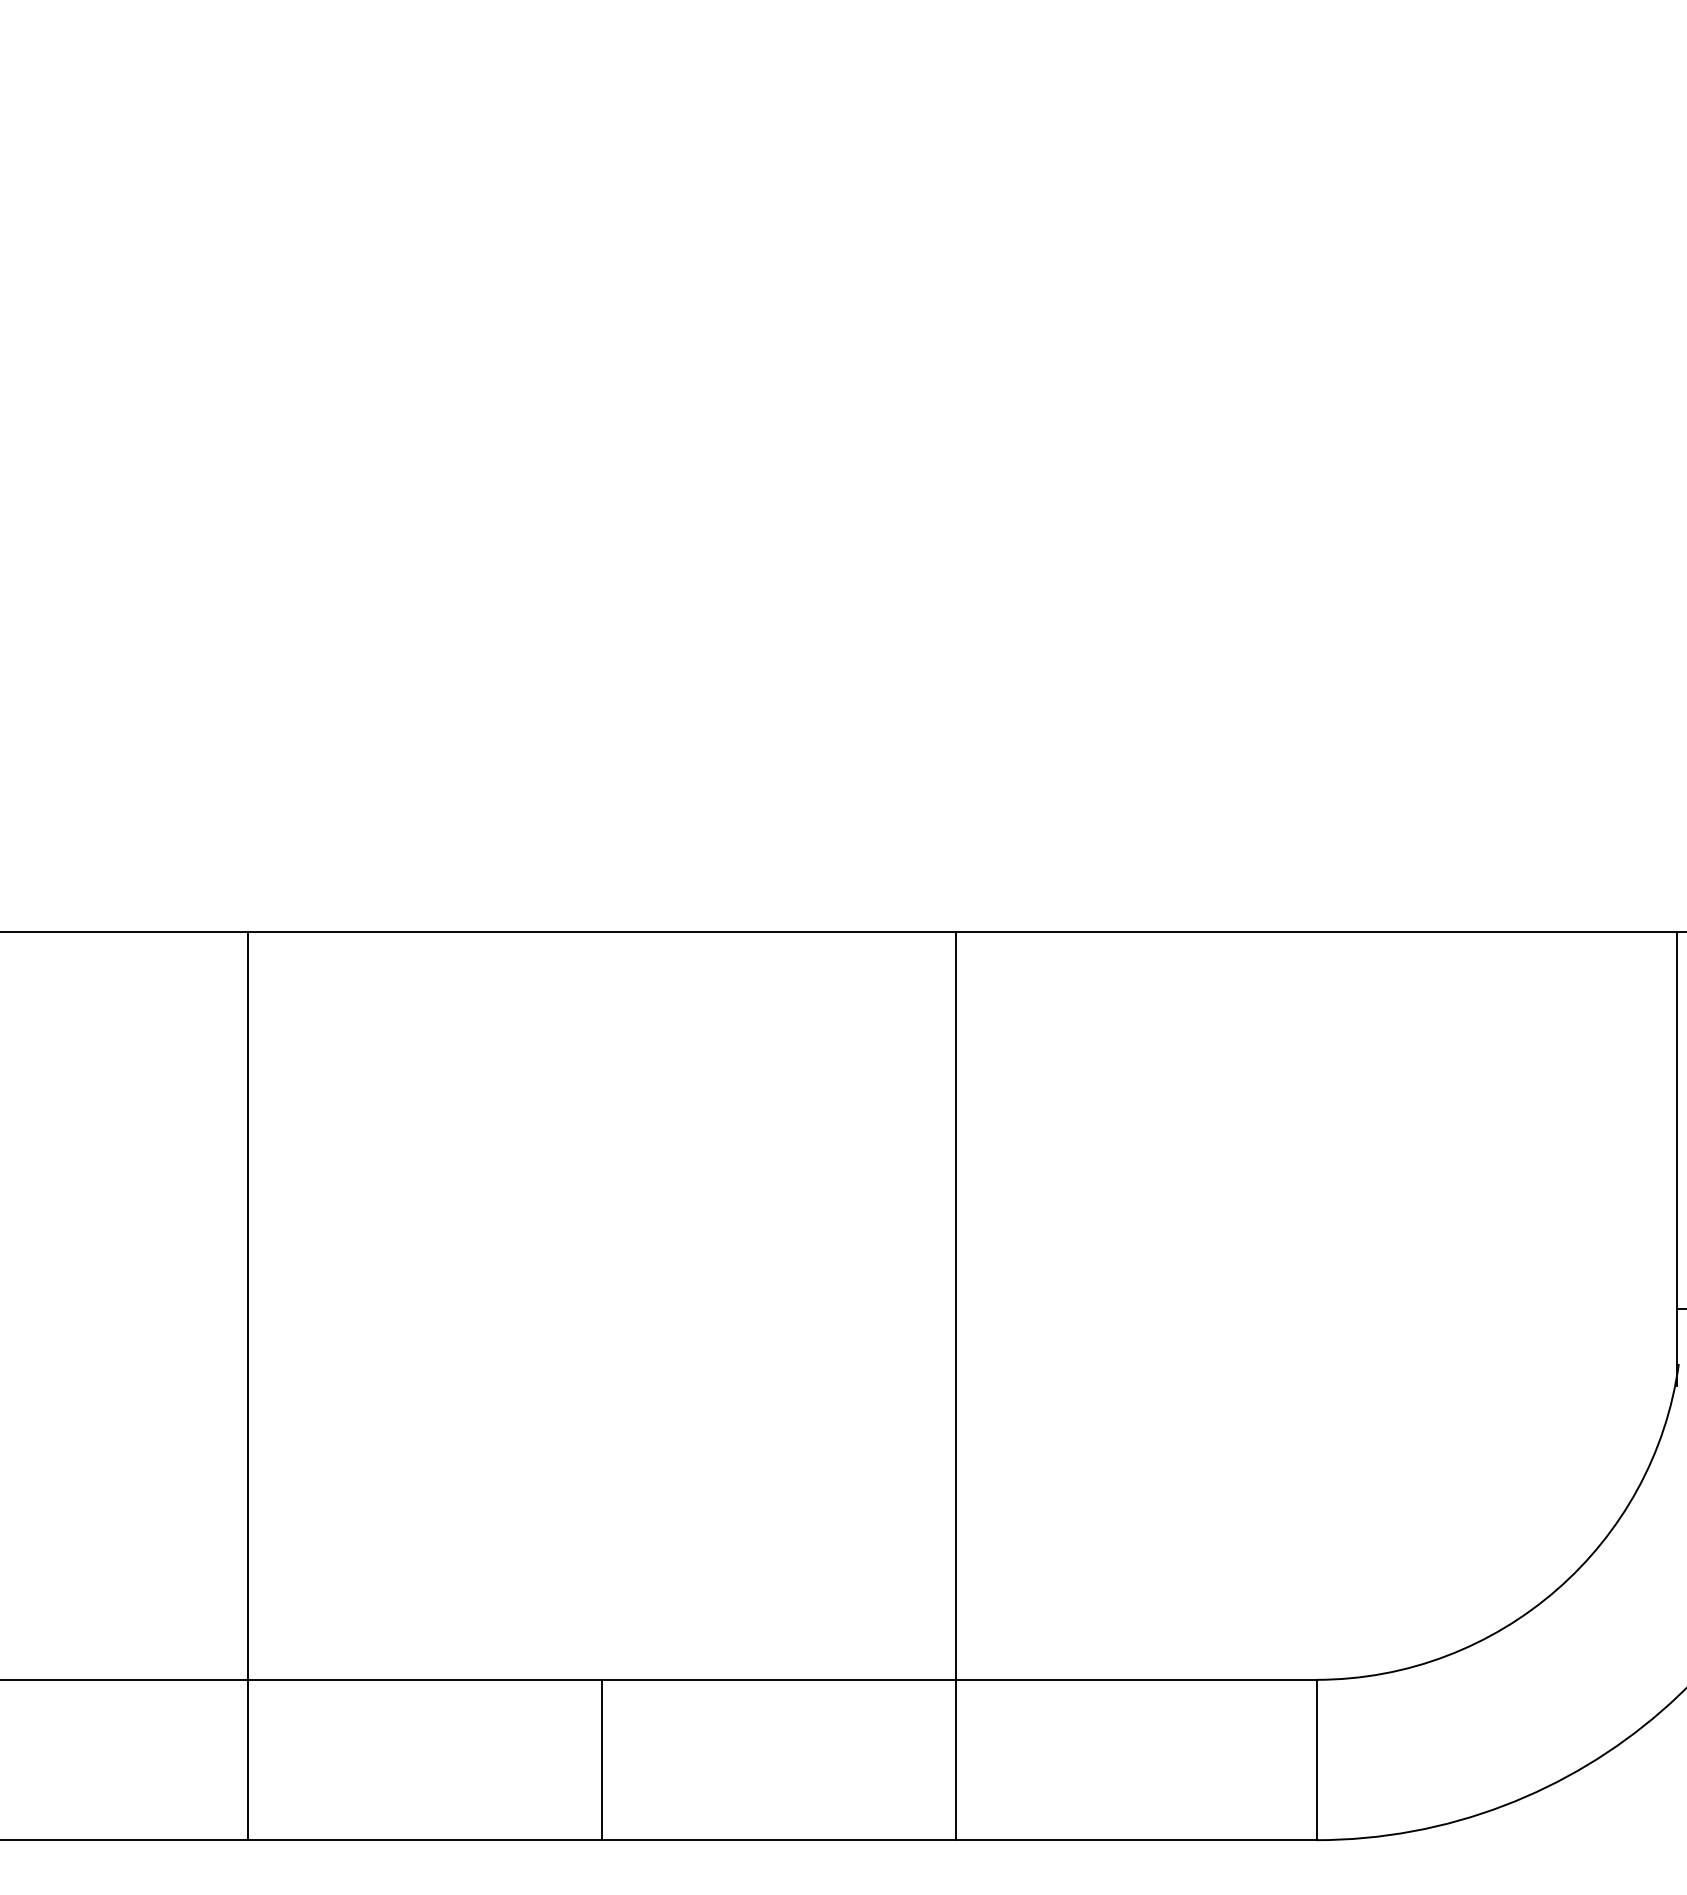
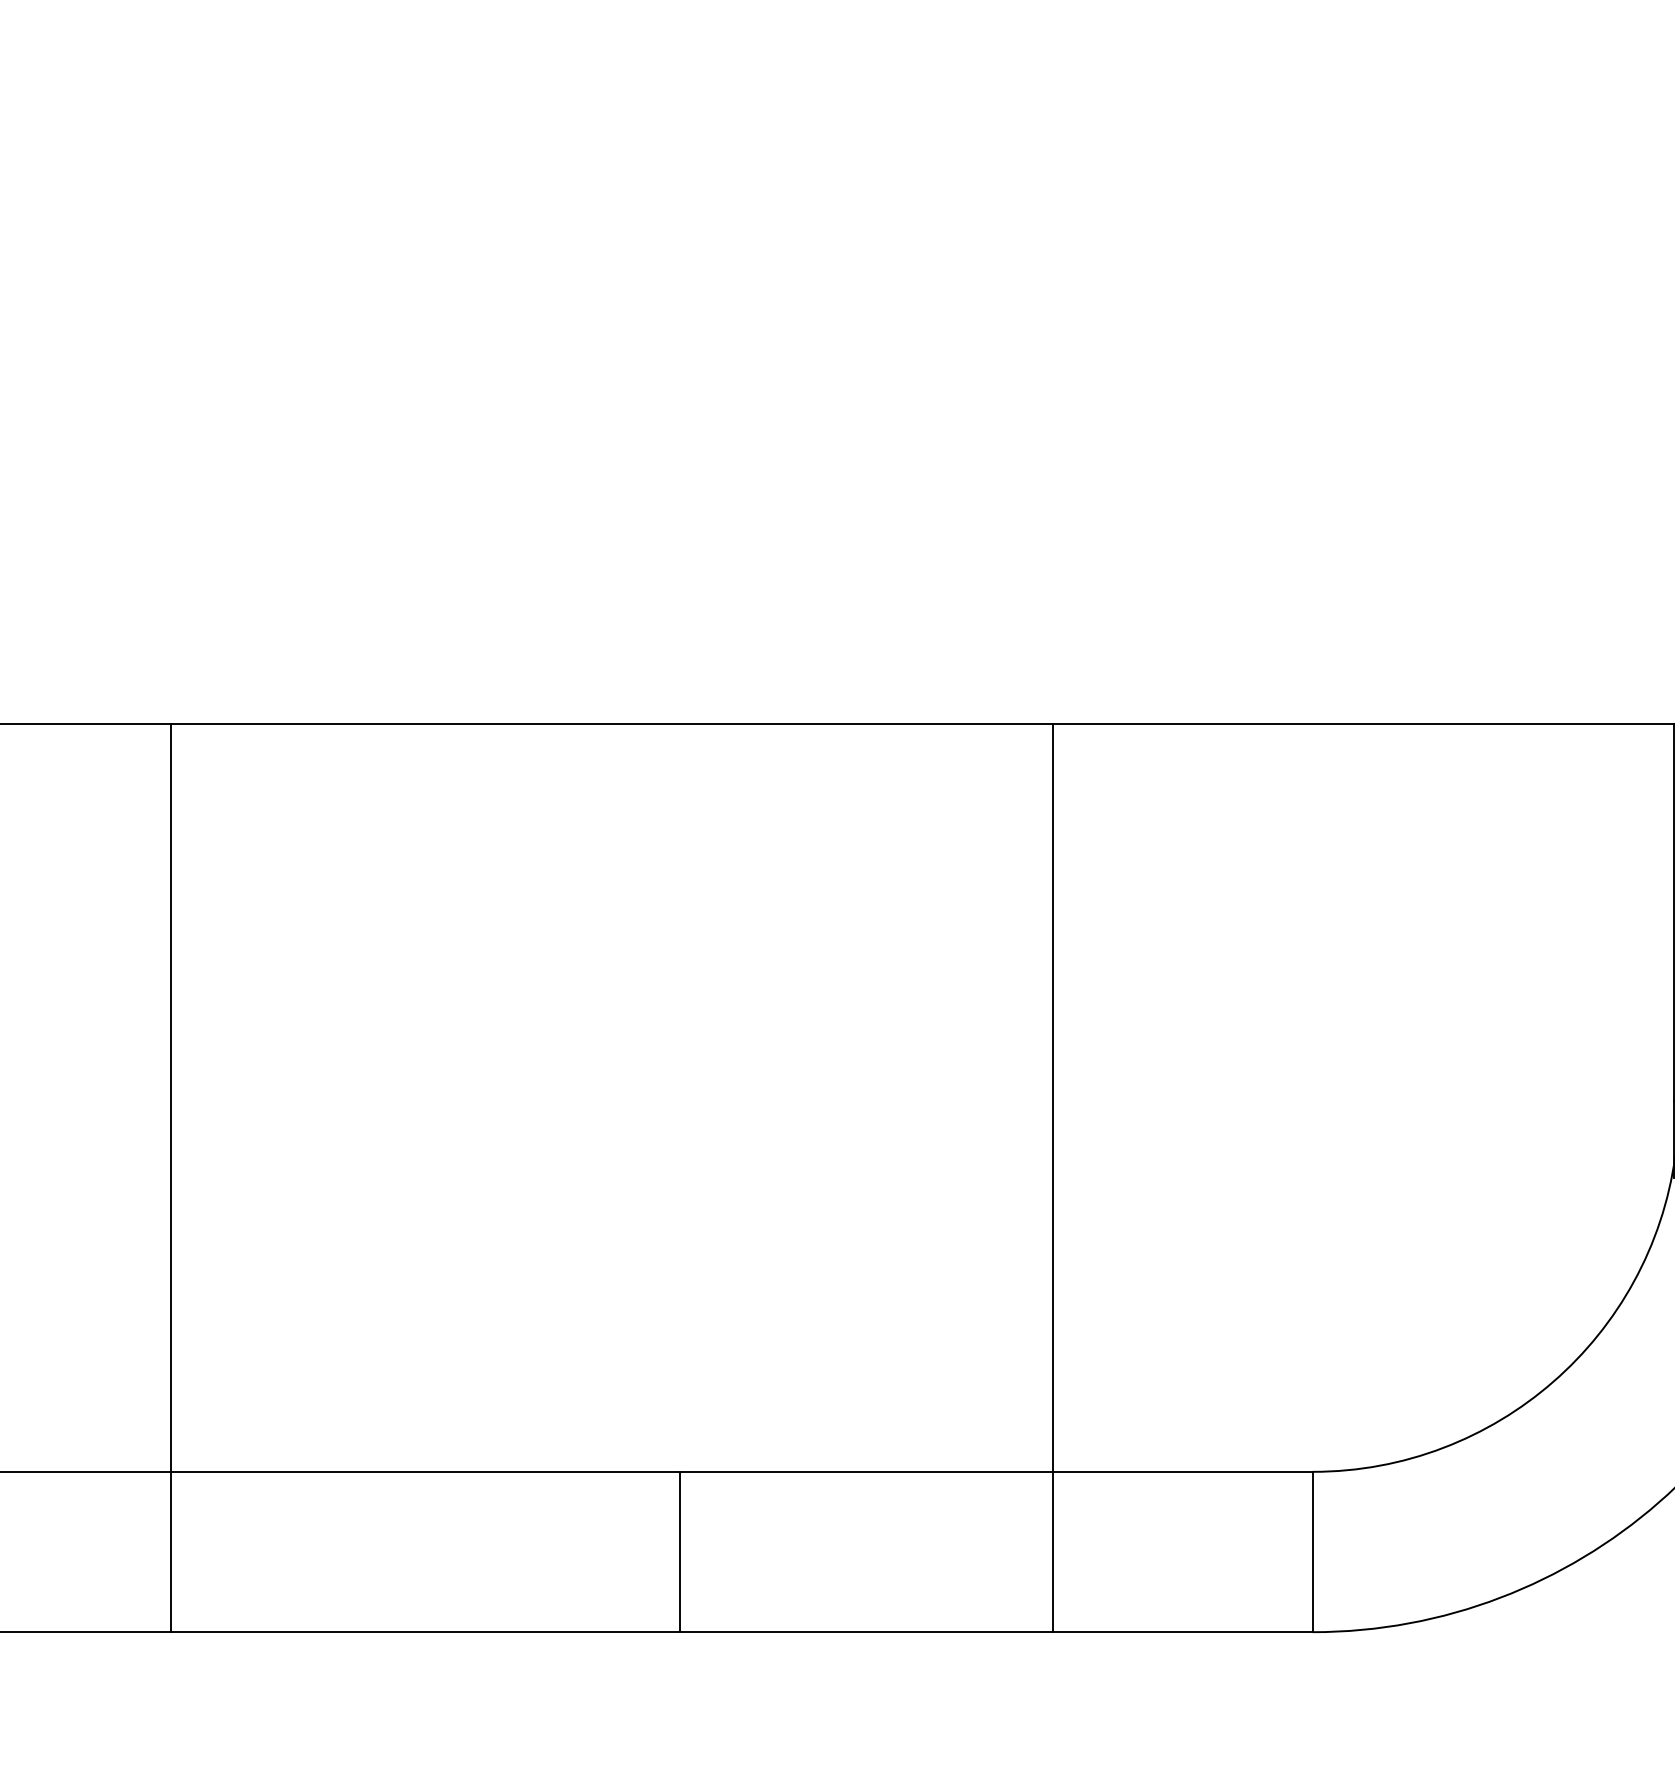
line: (247, 1385) -> (170, 1177), moved
line: (955, 1385) -> (1052, 1177), moved
line: (601, 1759) -> (679, 1551), moved

